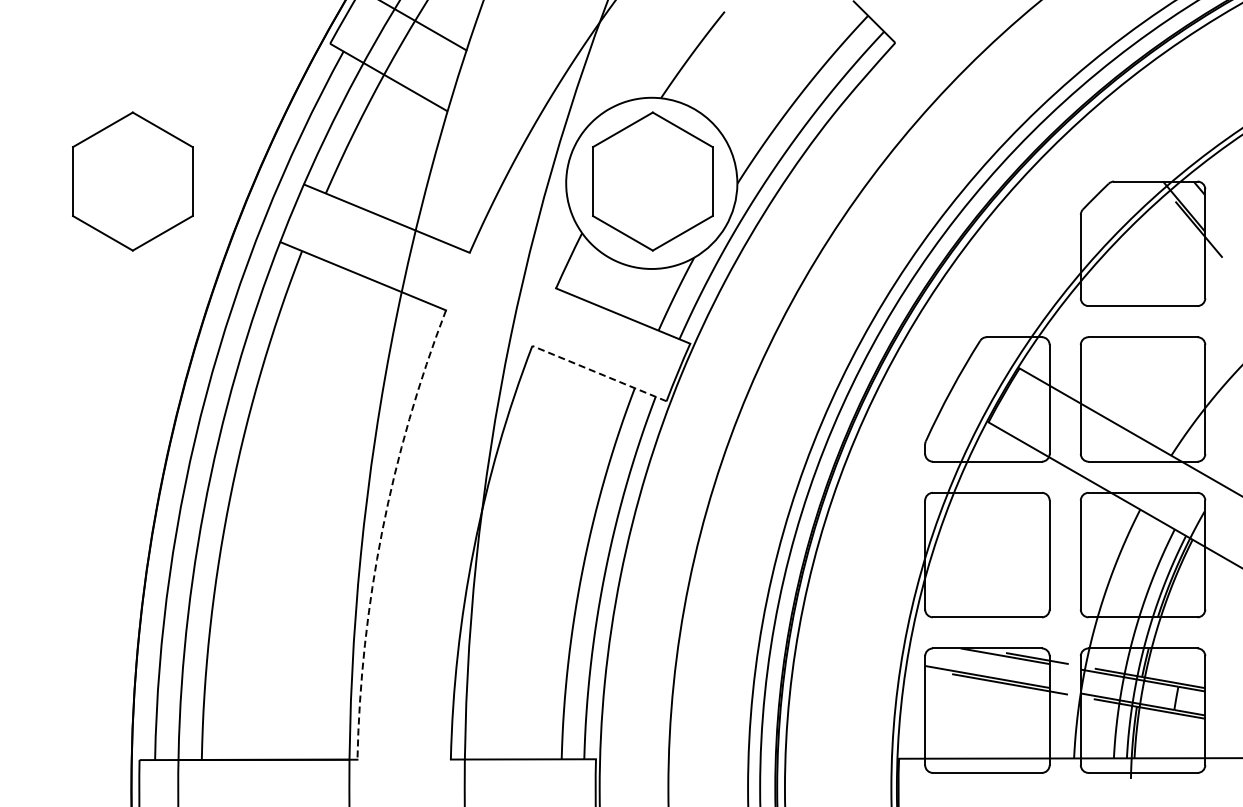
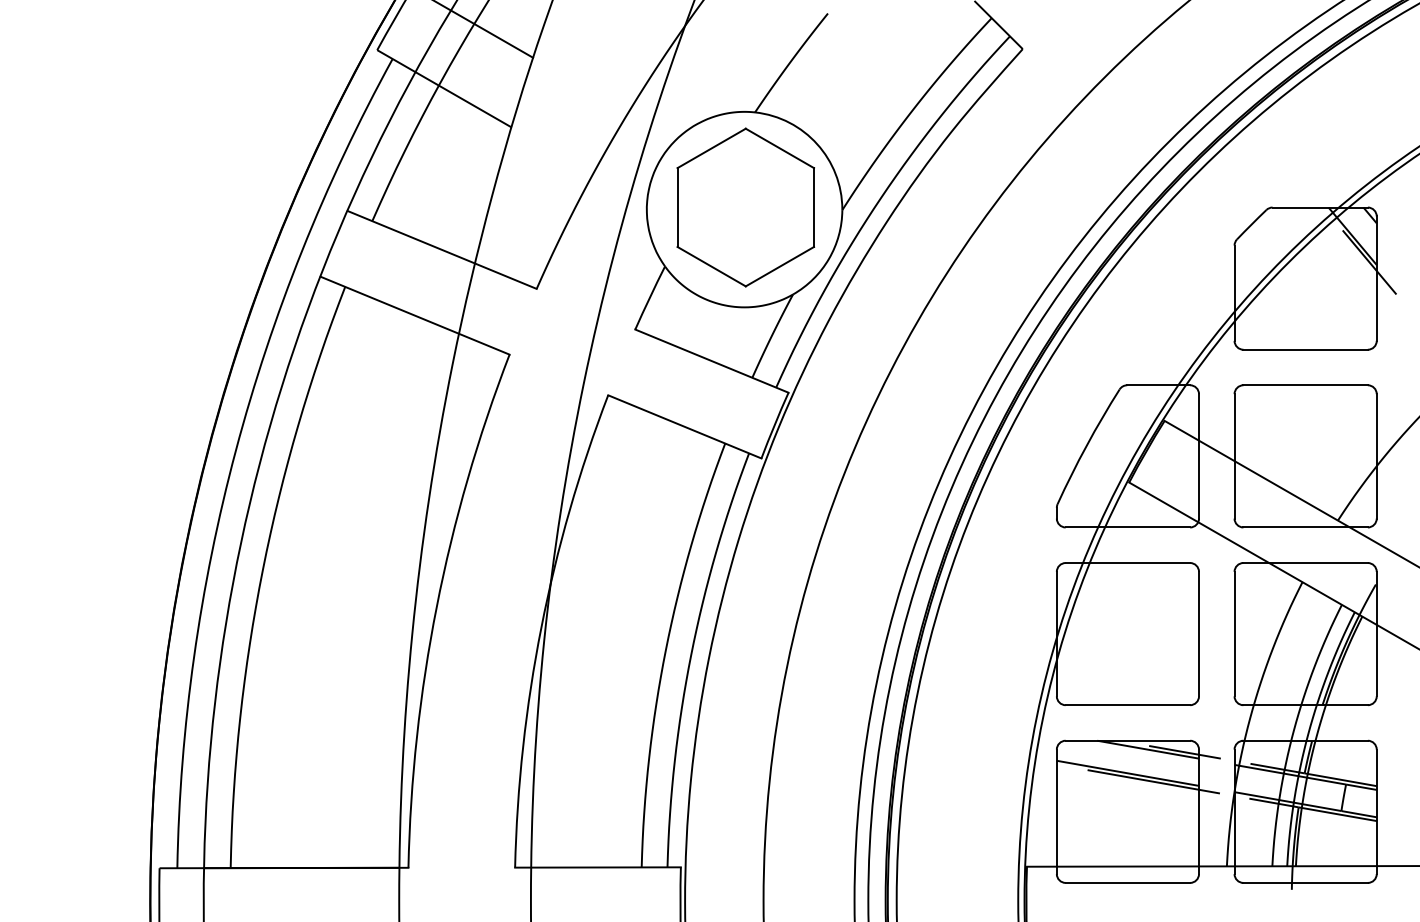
part: (132, 181) -> (151, 207), removed
line: (599, 373) -> (684, 426), dashed -> solid
arc: (382, 531) -> (437, 607), dashed -> solid

